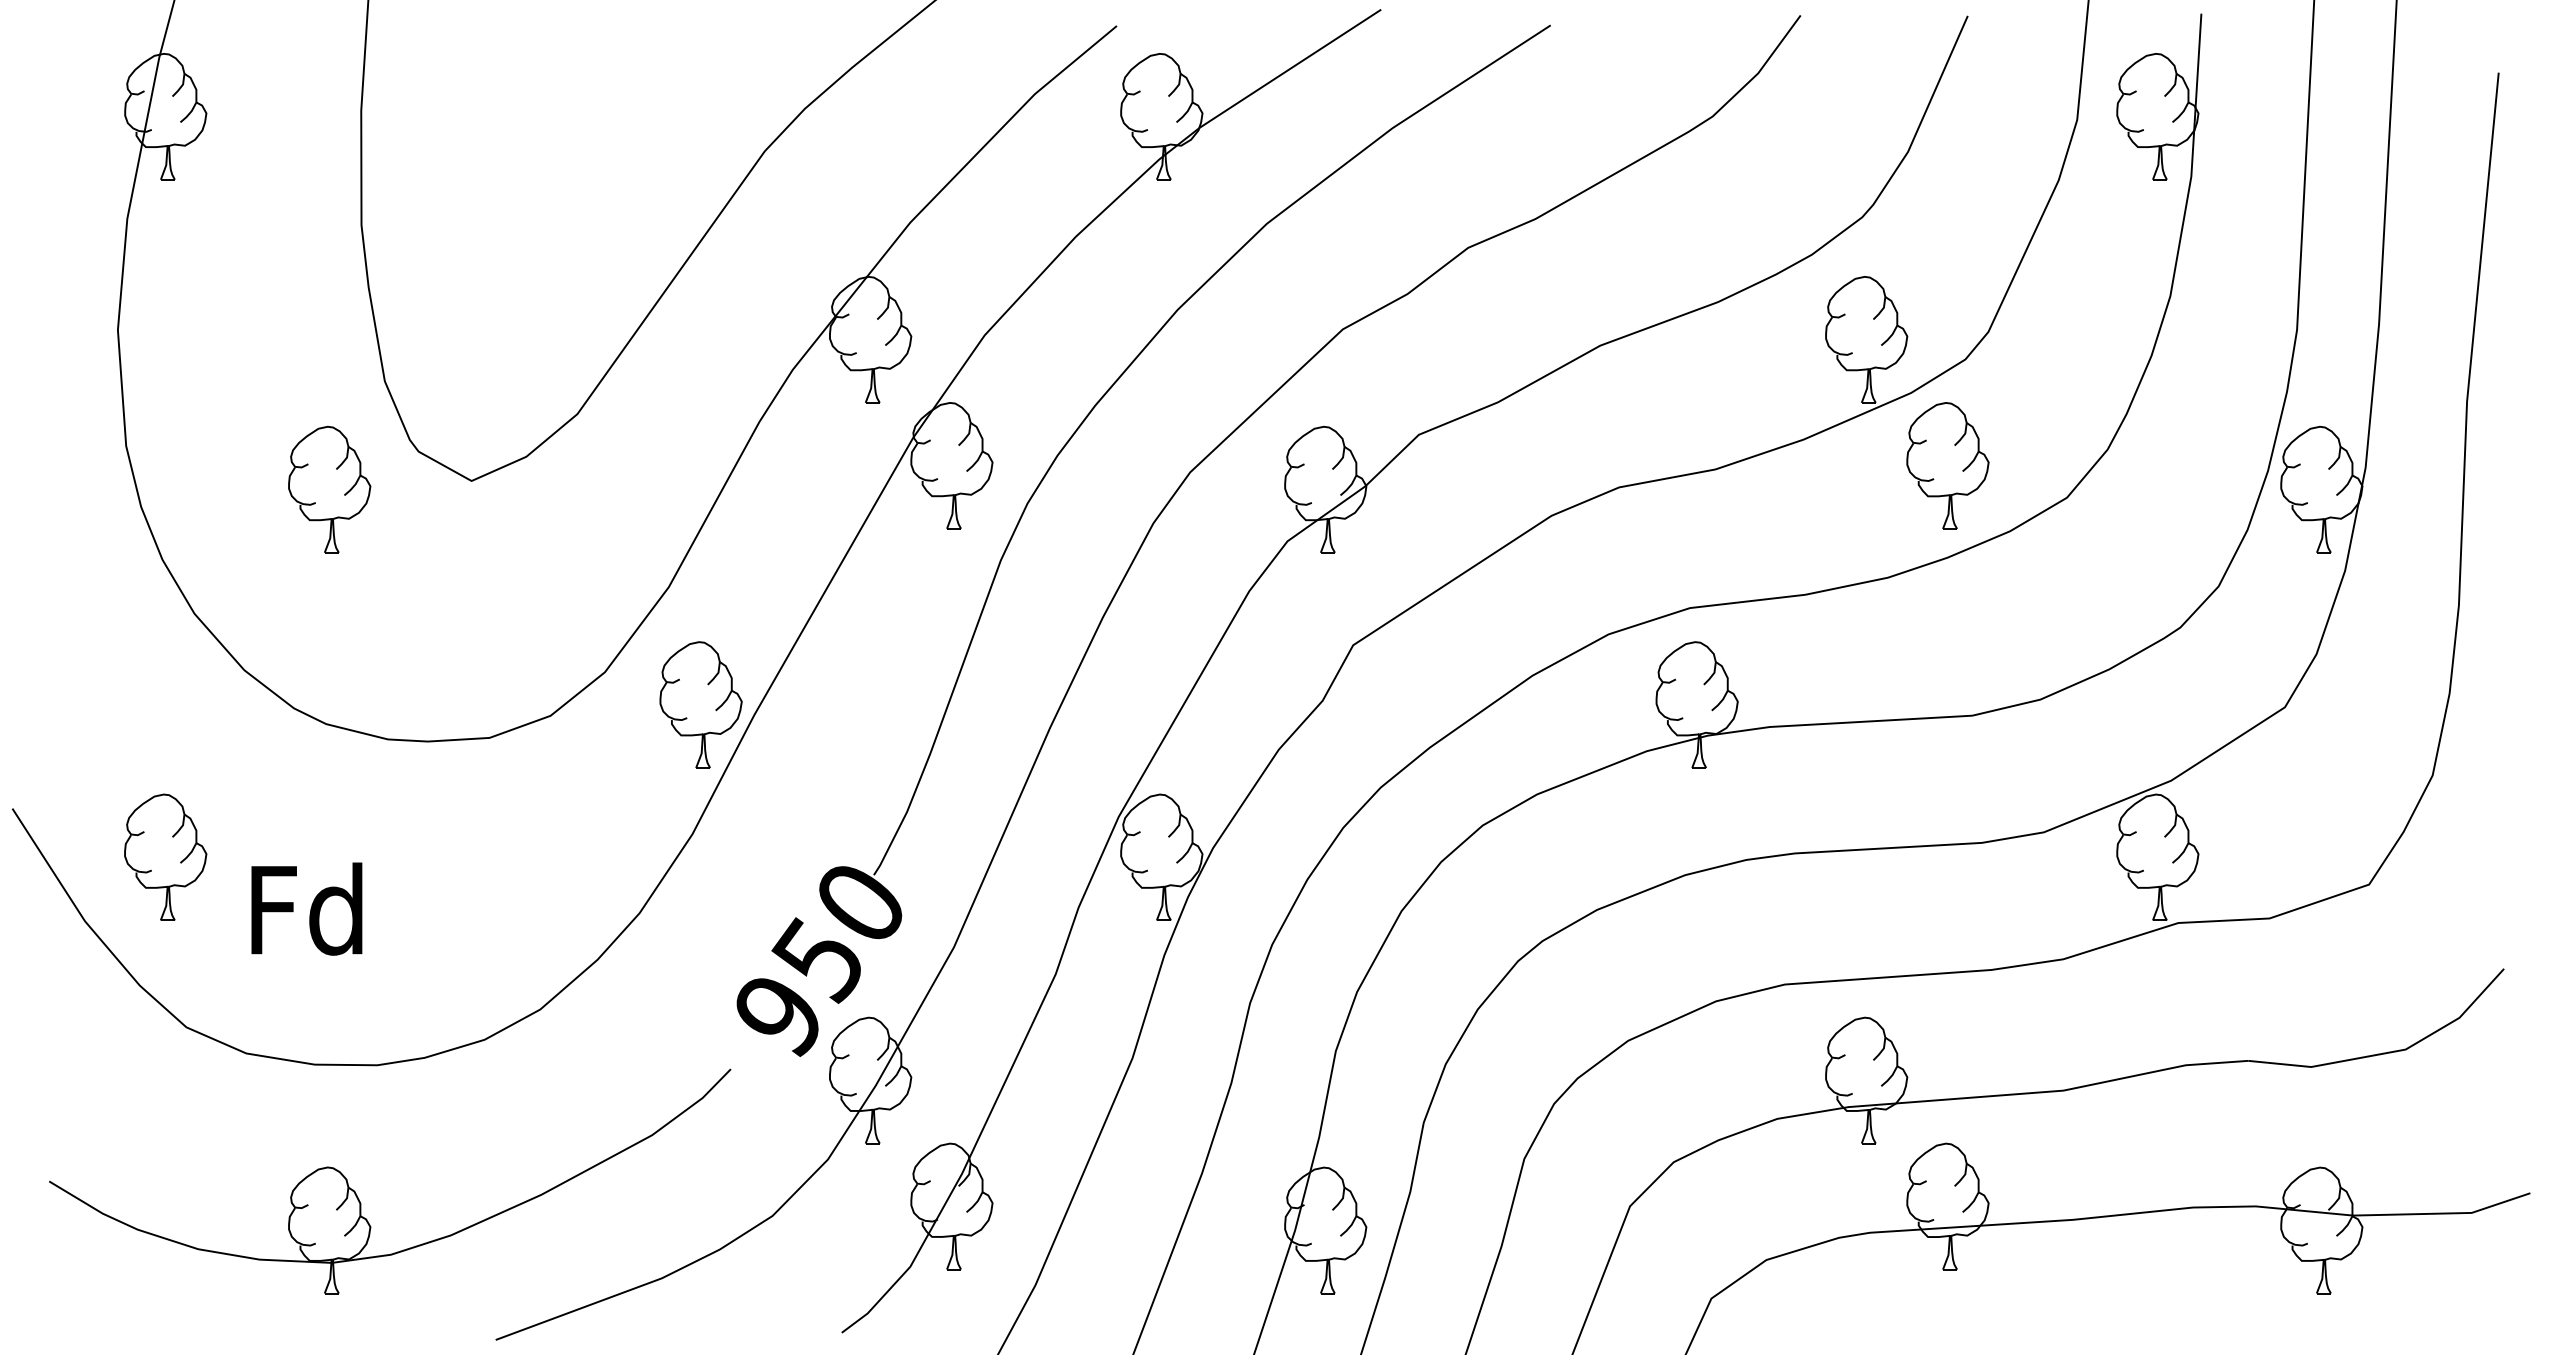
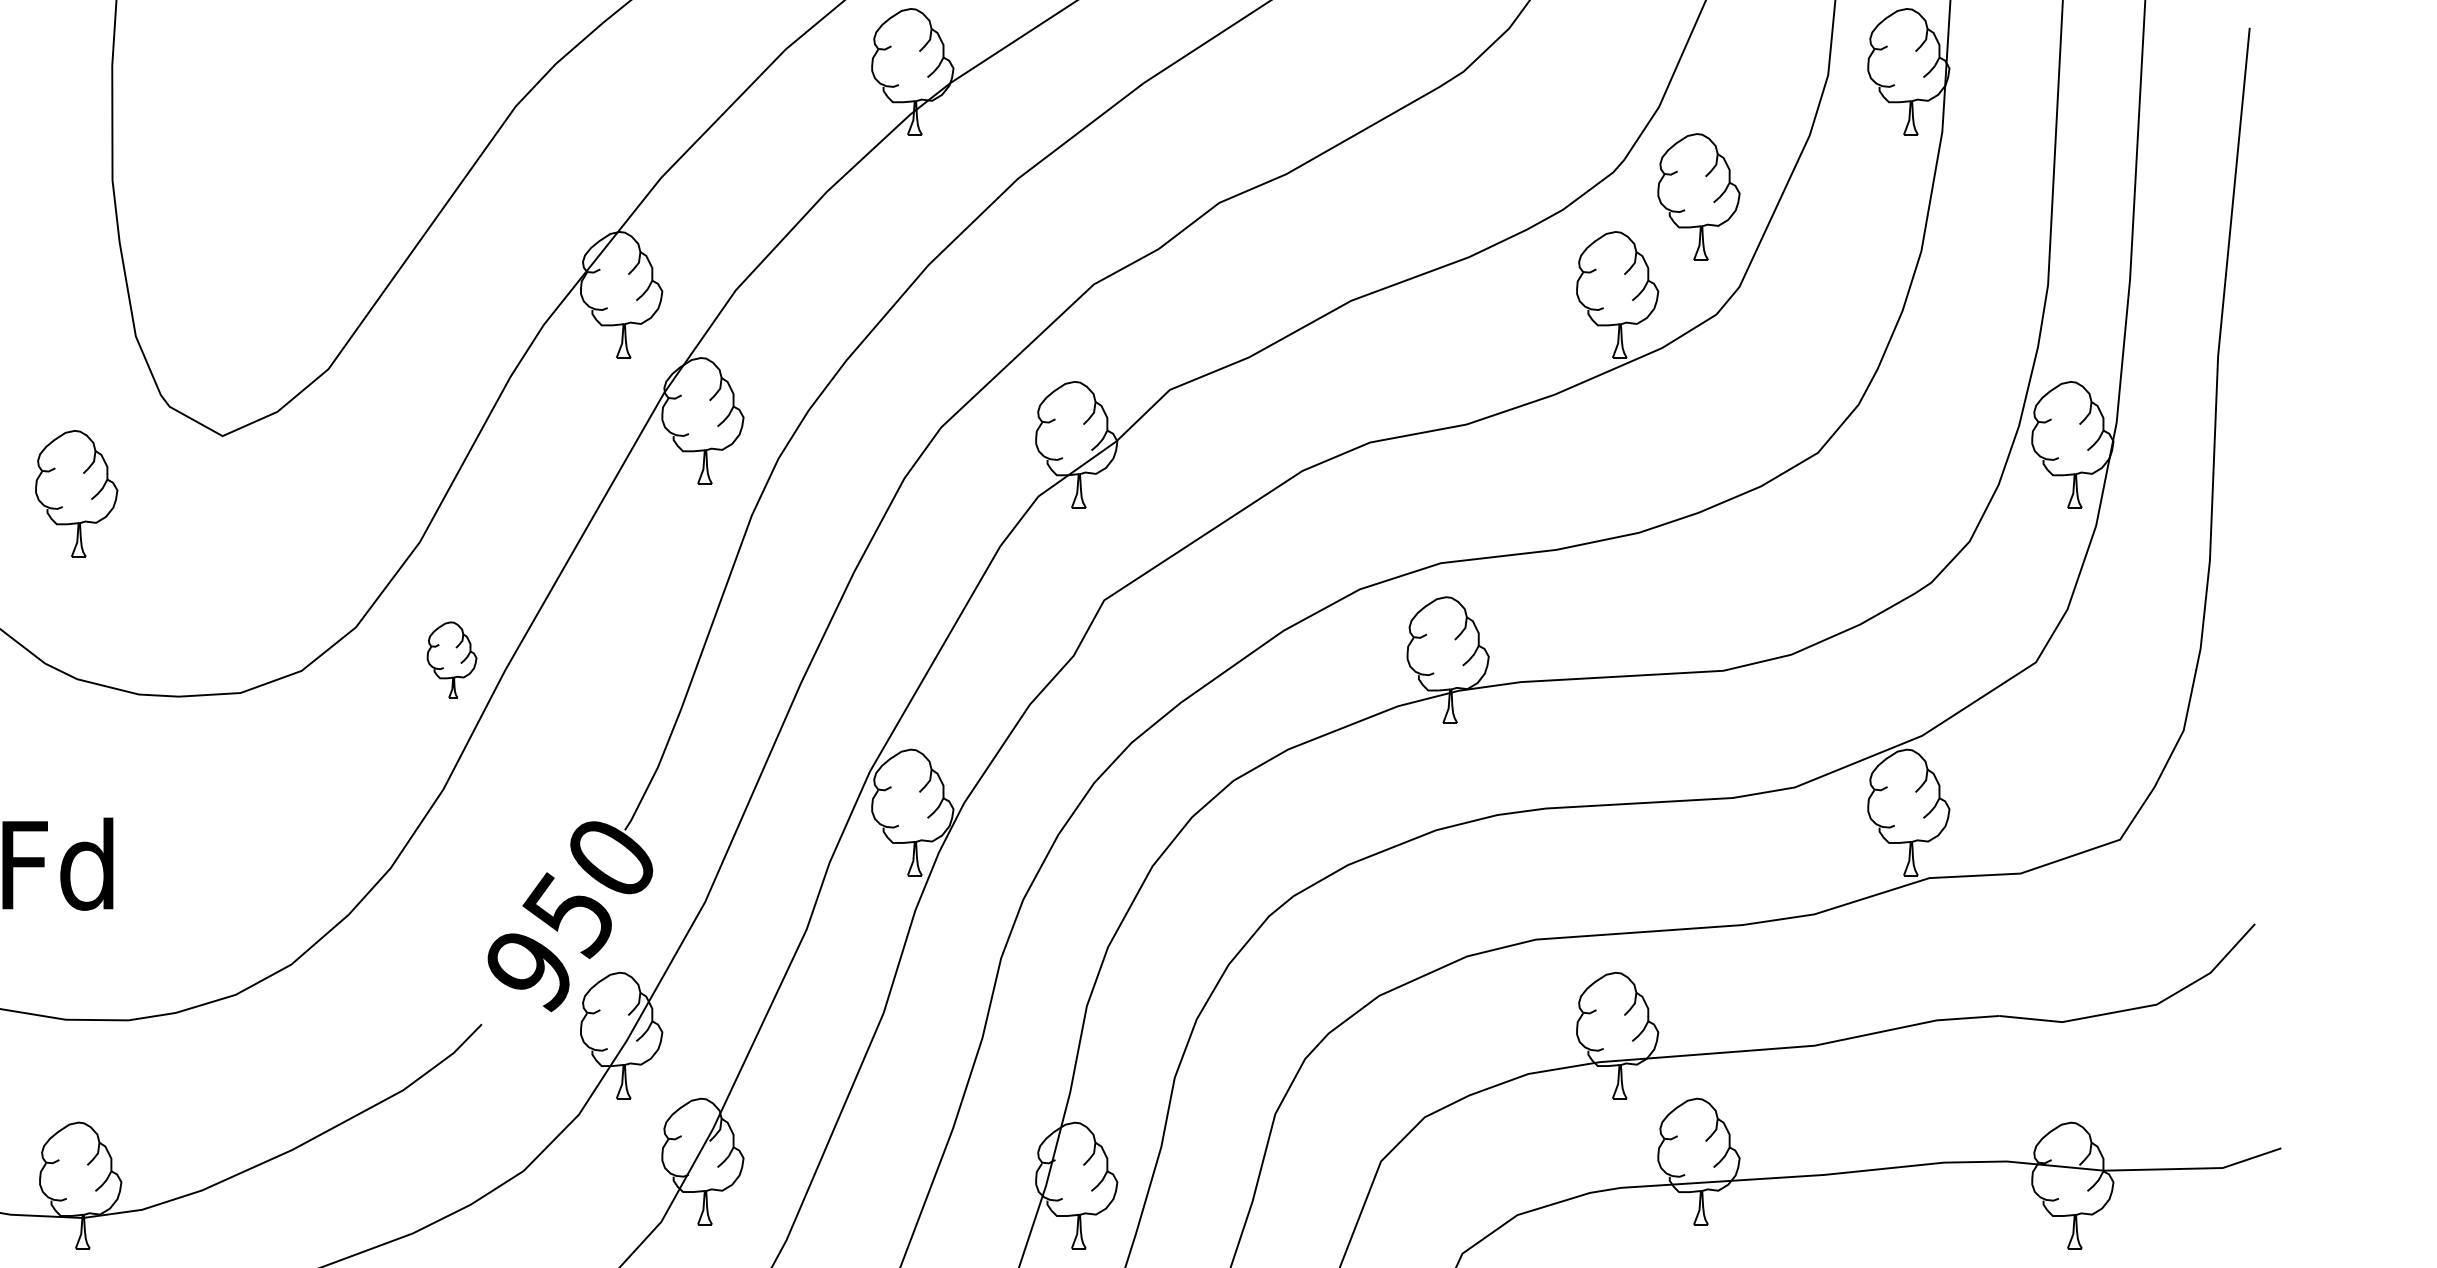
part: (1947, 465) -> (1698, 196), moved
part: (329, 489) -> (76, 493), moved
part: (700, 704) -> (451, 659), size x0.6

